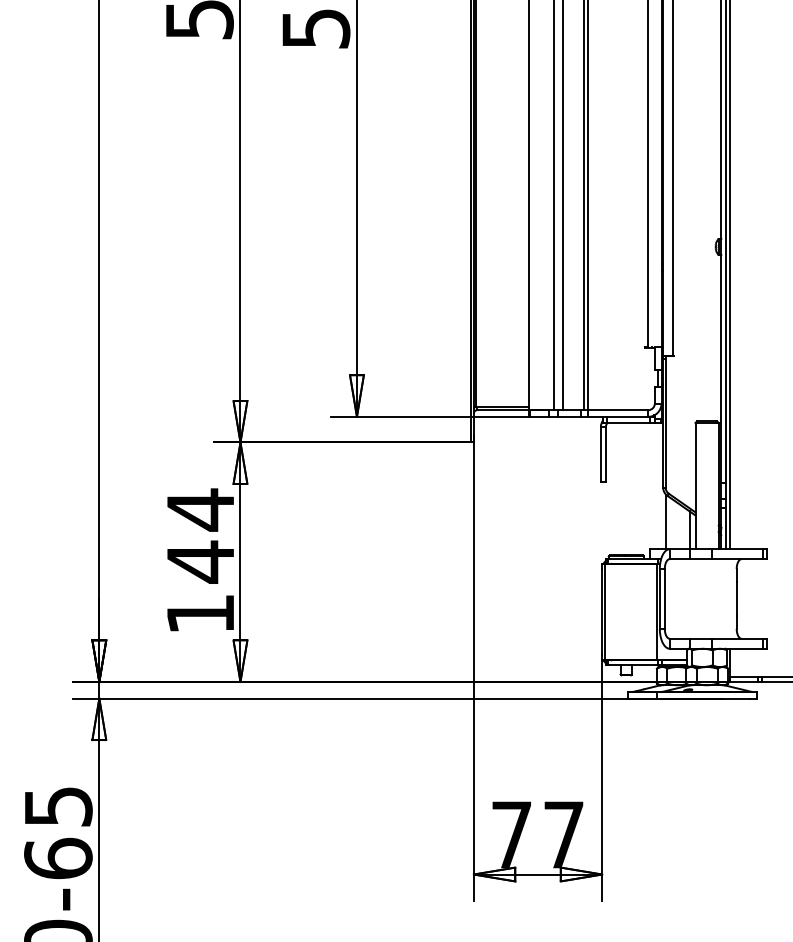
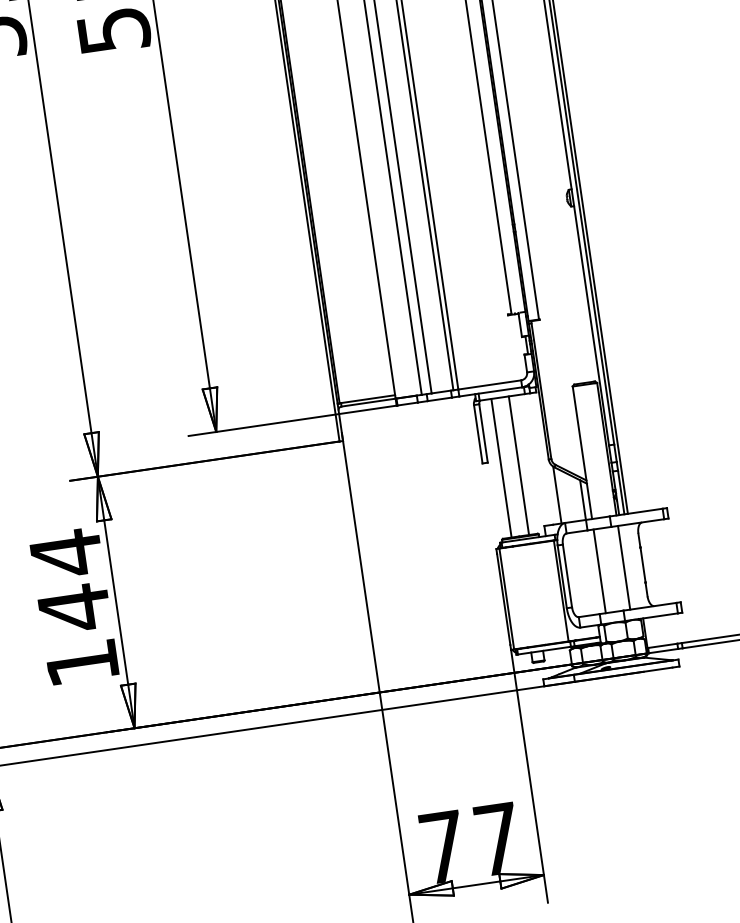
line: (617, 489) -> (501, 468), added
line: (634, 489) -> (518, 465), added
line: (695, 598) -> (599, 570), added
line: (718, 598) -> (623, 567), added

